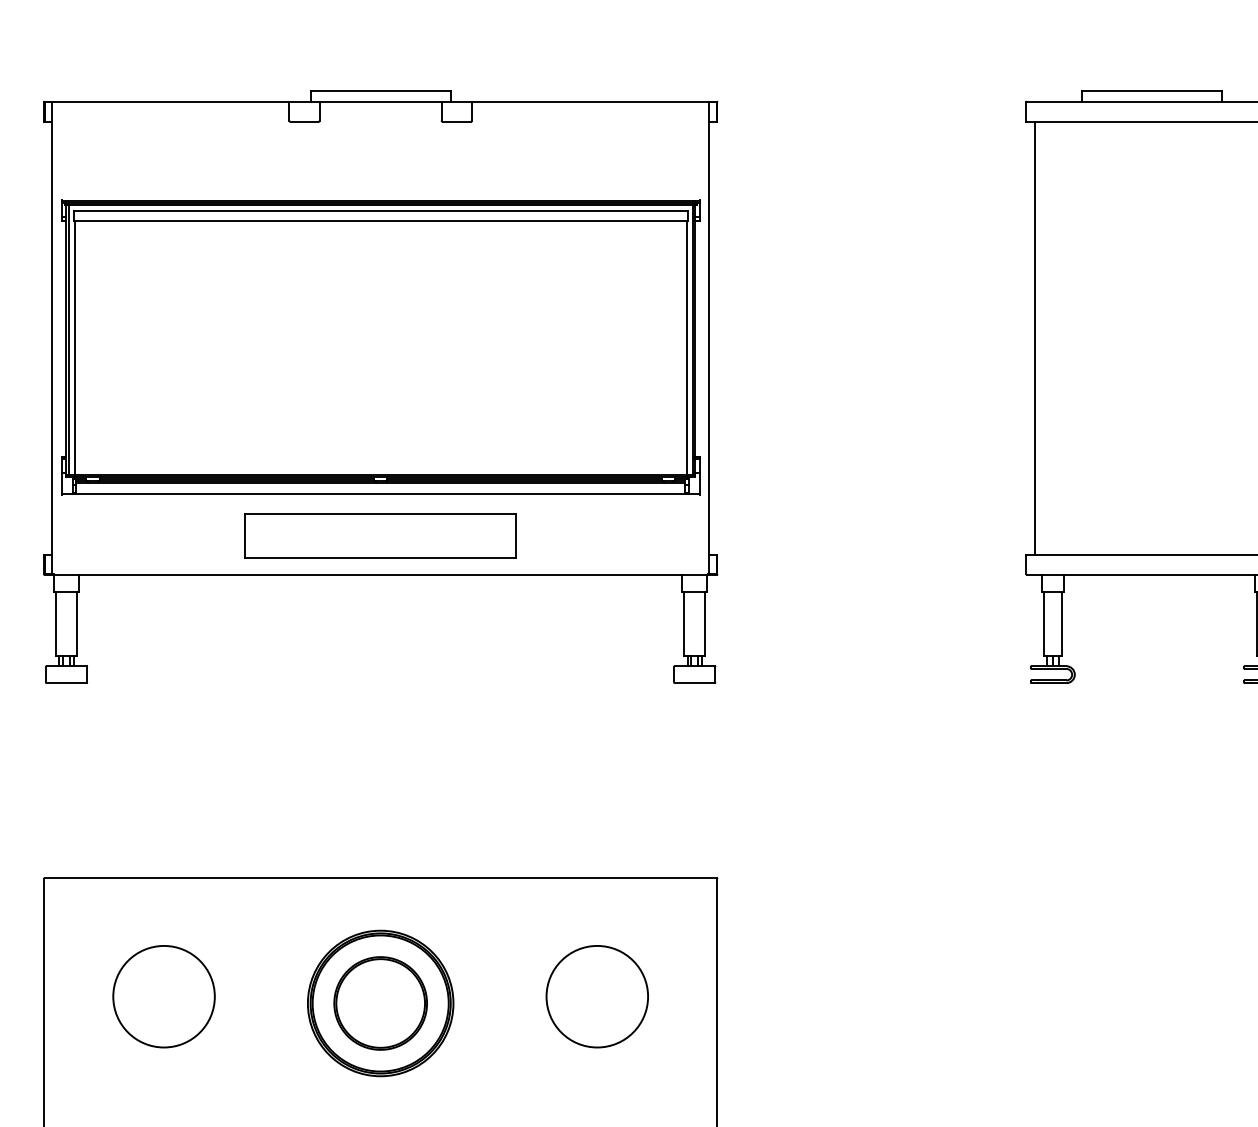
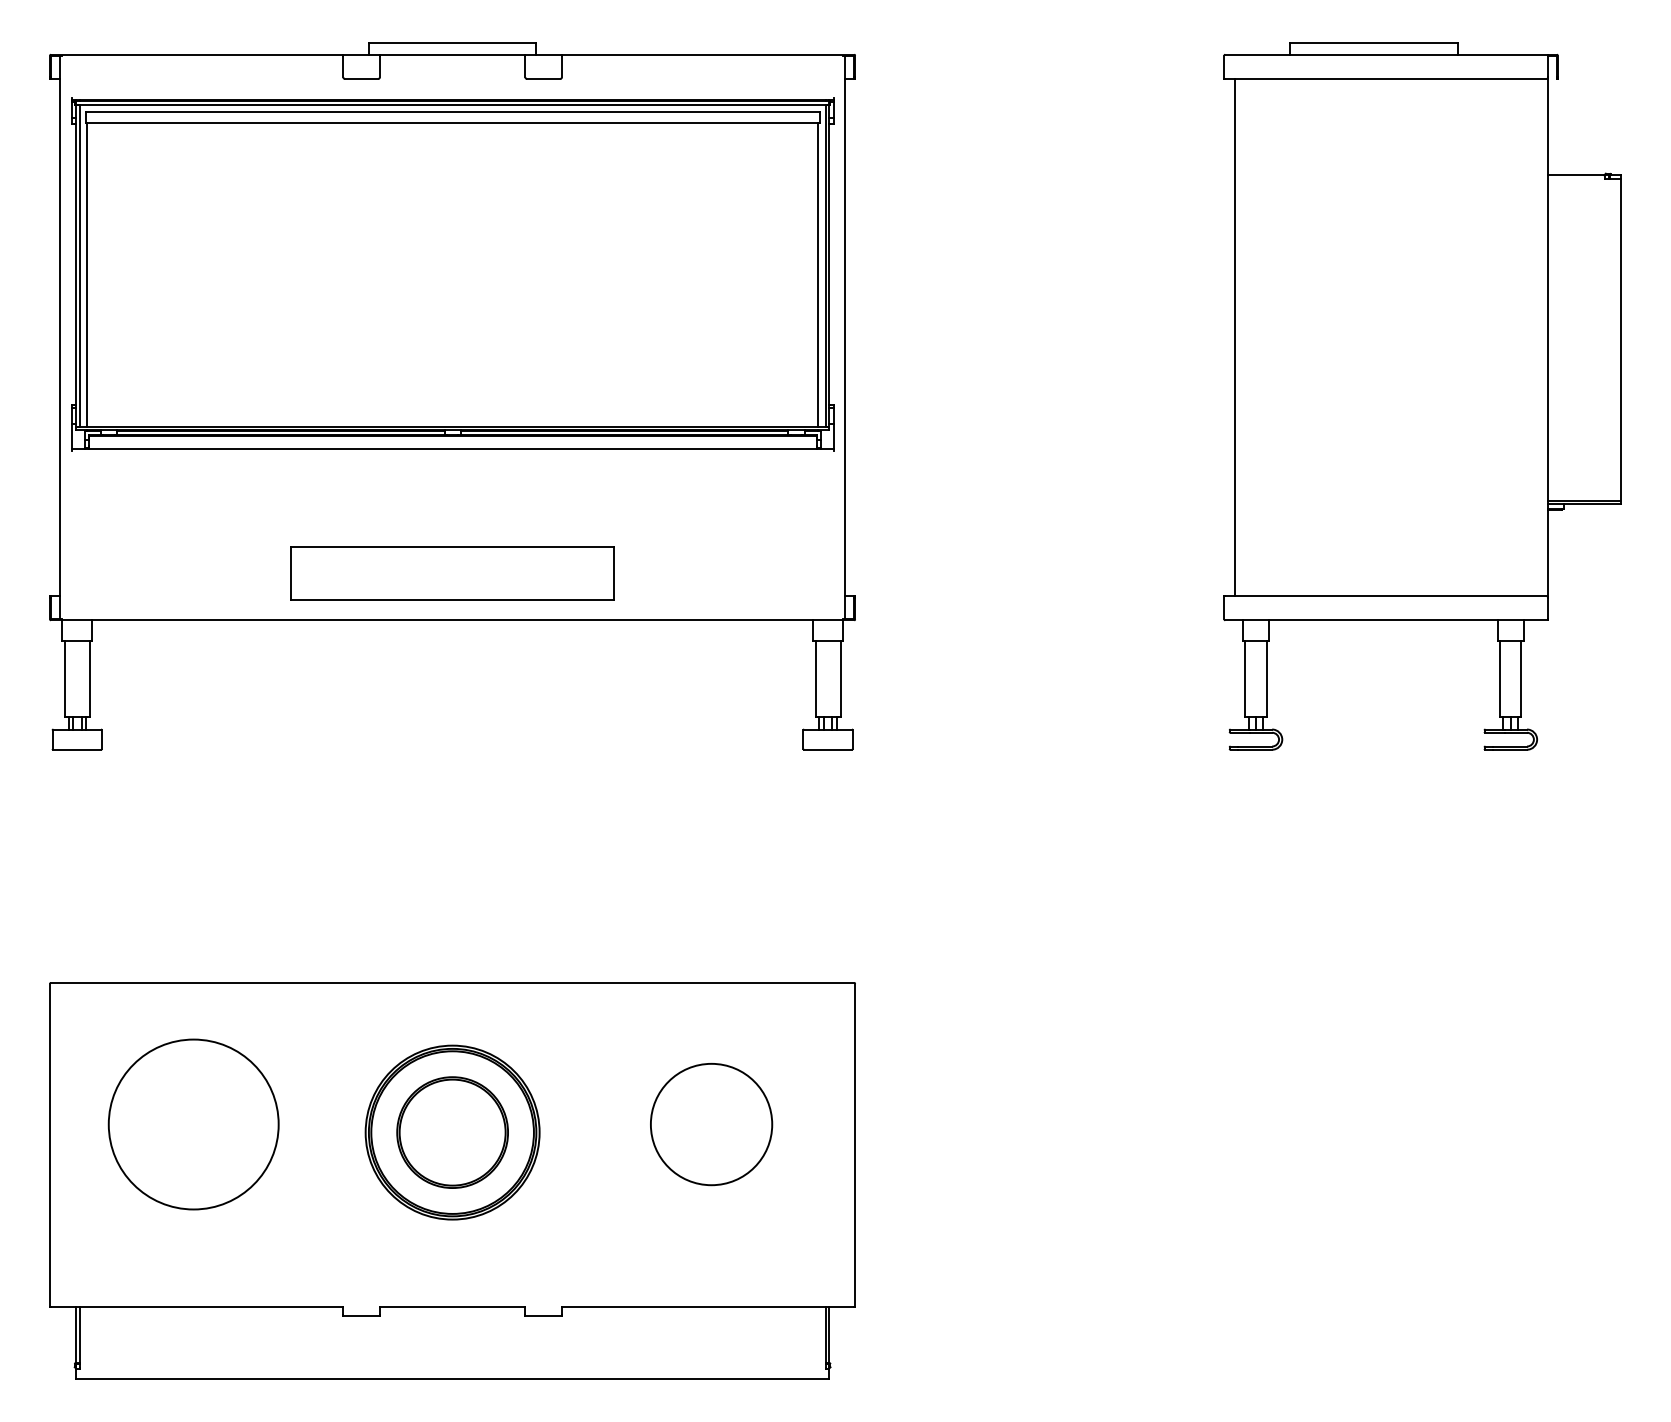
part: (380, 347) -> (452, 274), moved
circle: (163, 996) -> (193, 1124), size x1.4

